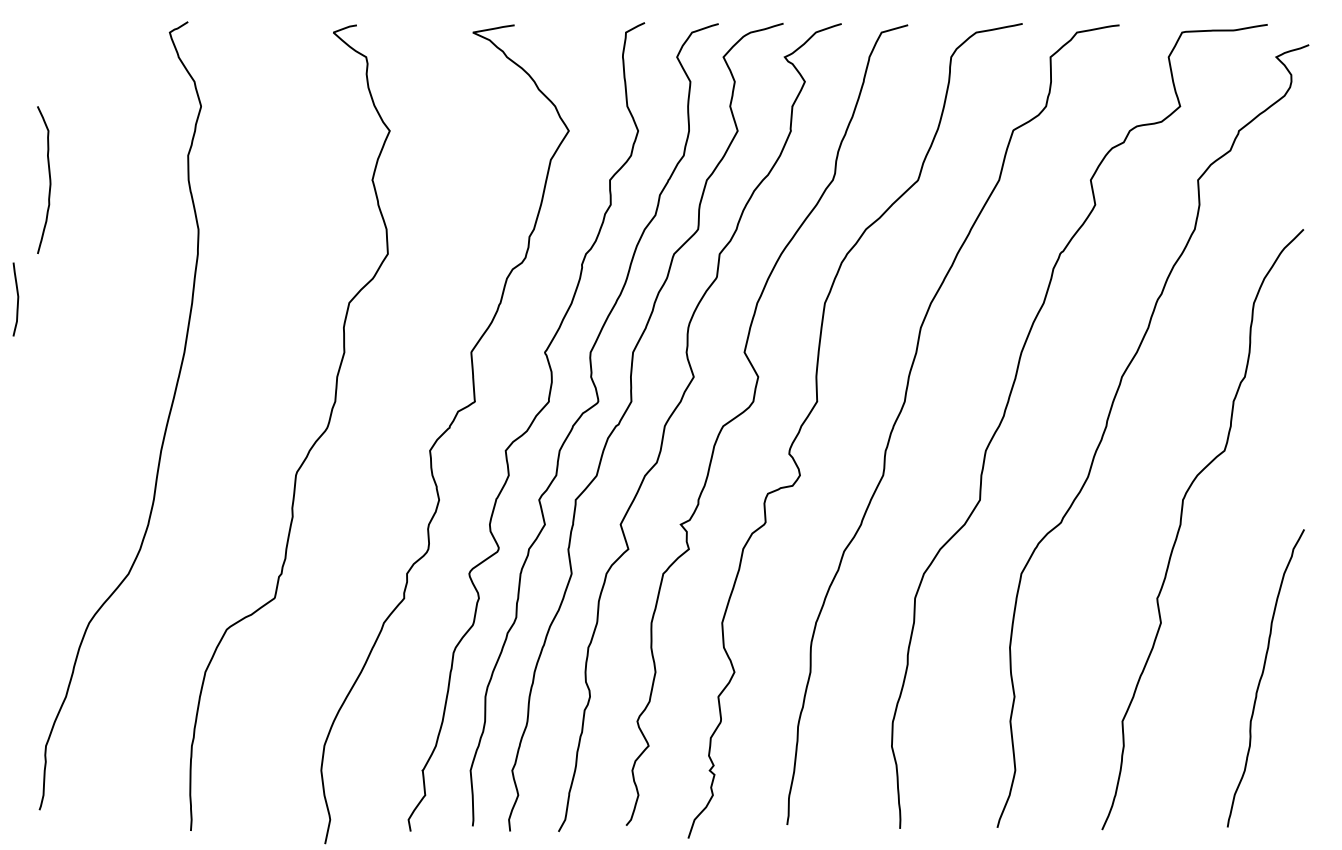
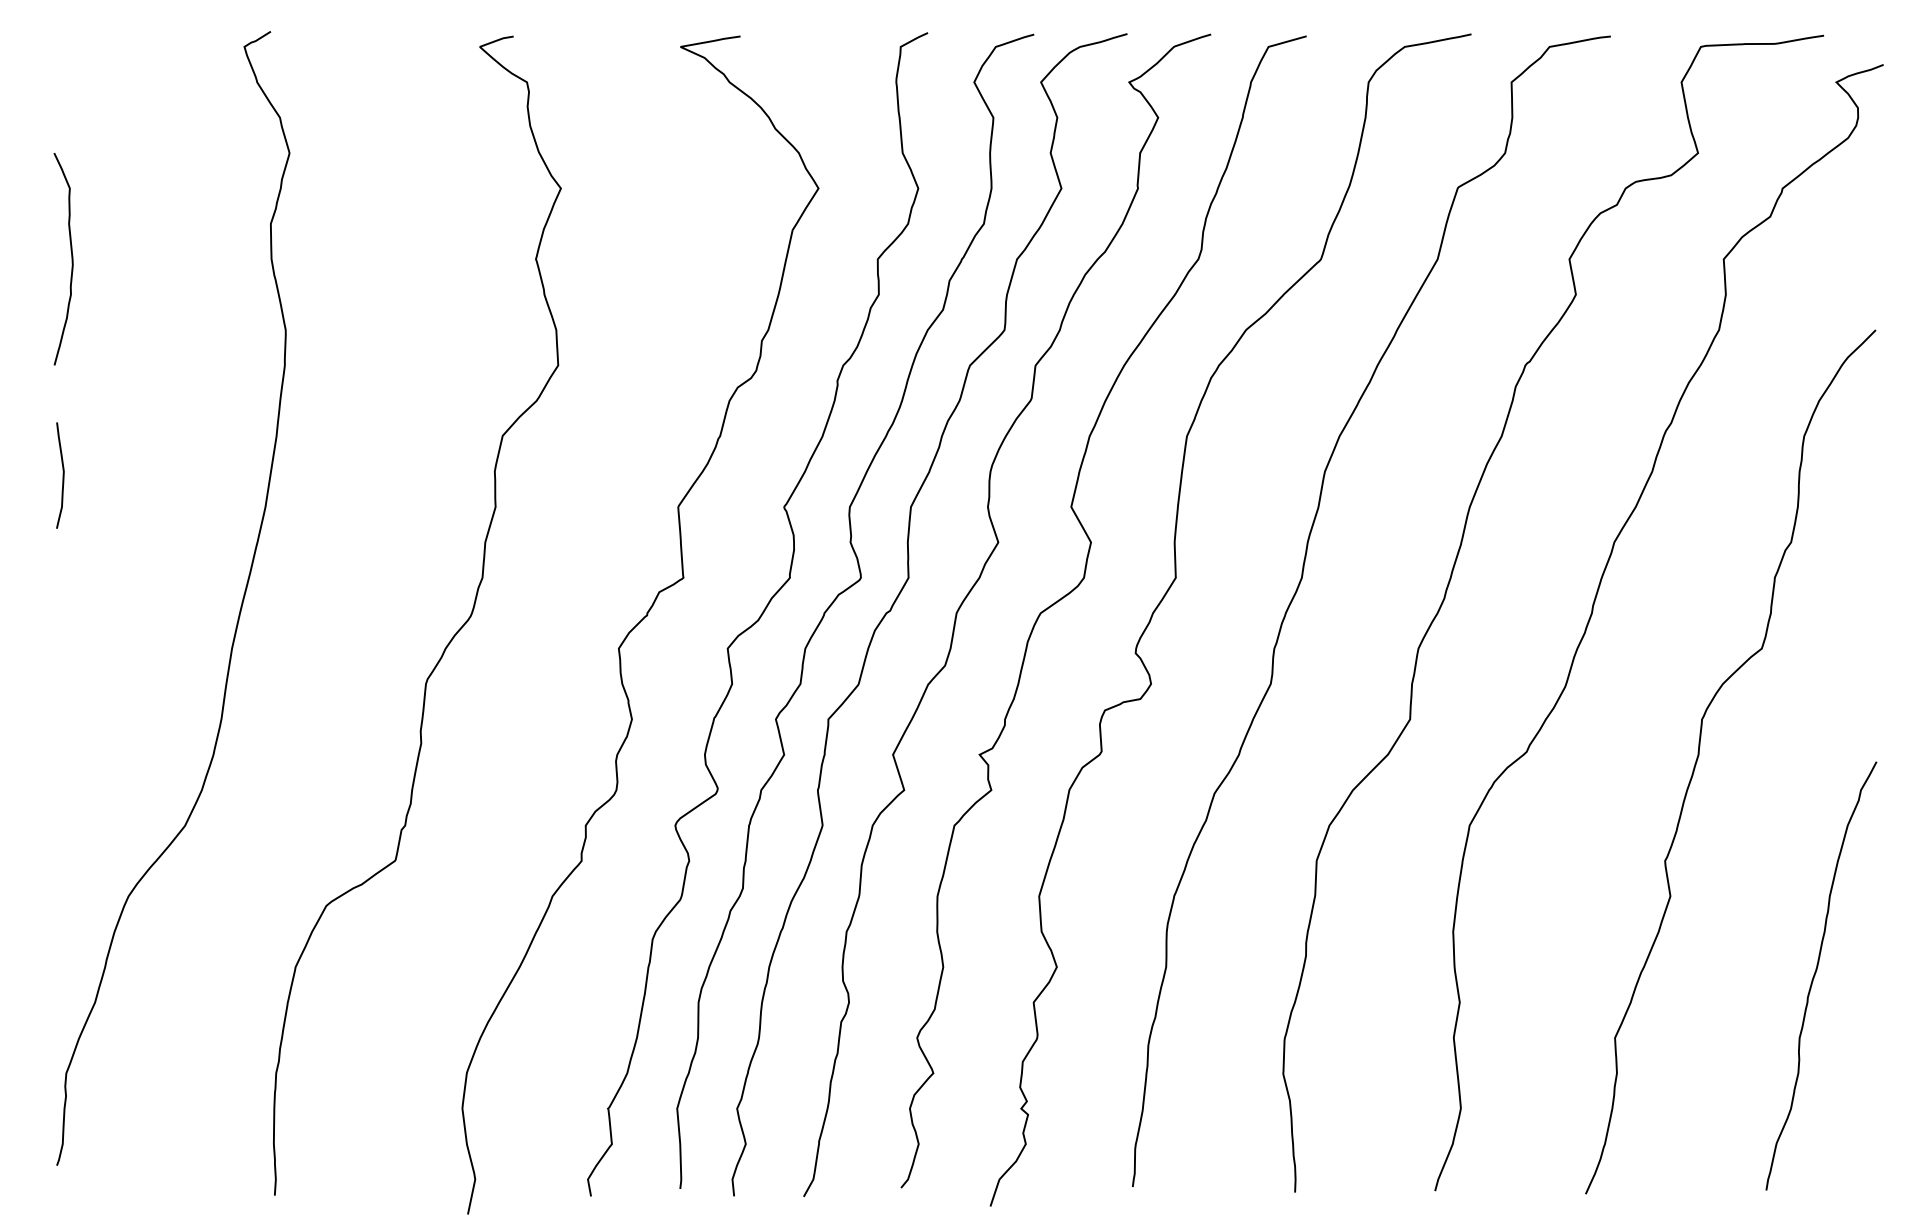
curve: (17, 299) -> (62, 475), moved

